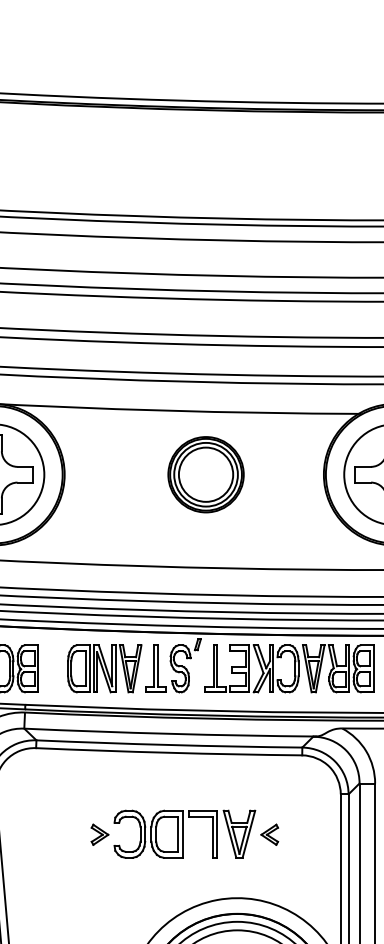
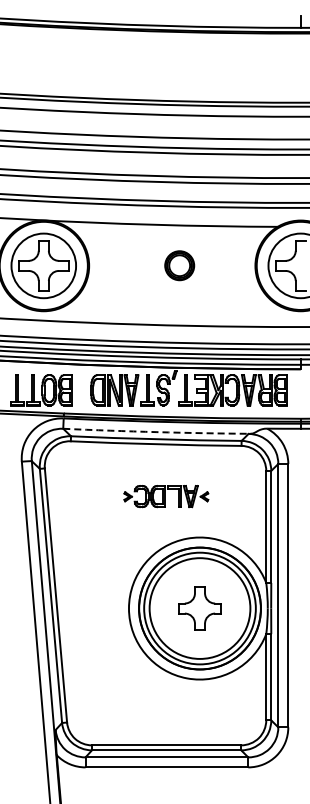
part: (205, 474) -> (179, 265), size x0.6
arc: (169, 734) -> (156, 432), solid -> dashed
part: (185, 834) -> (166, 496), size x0.7

